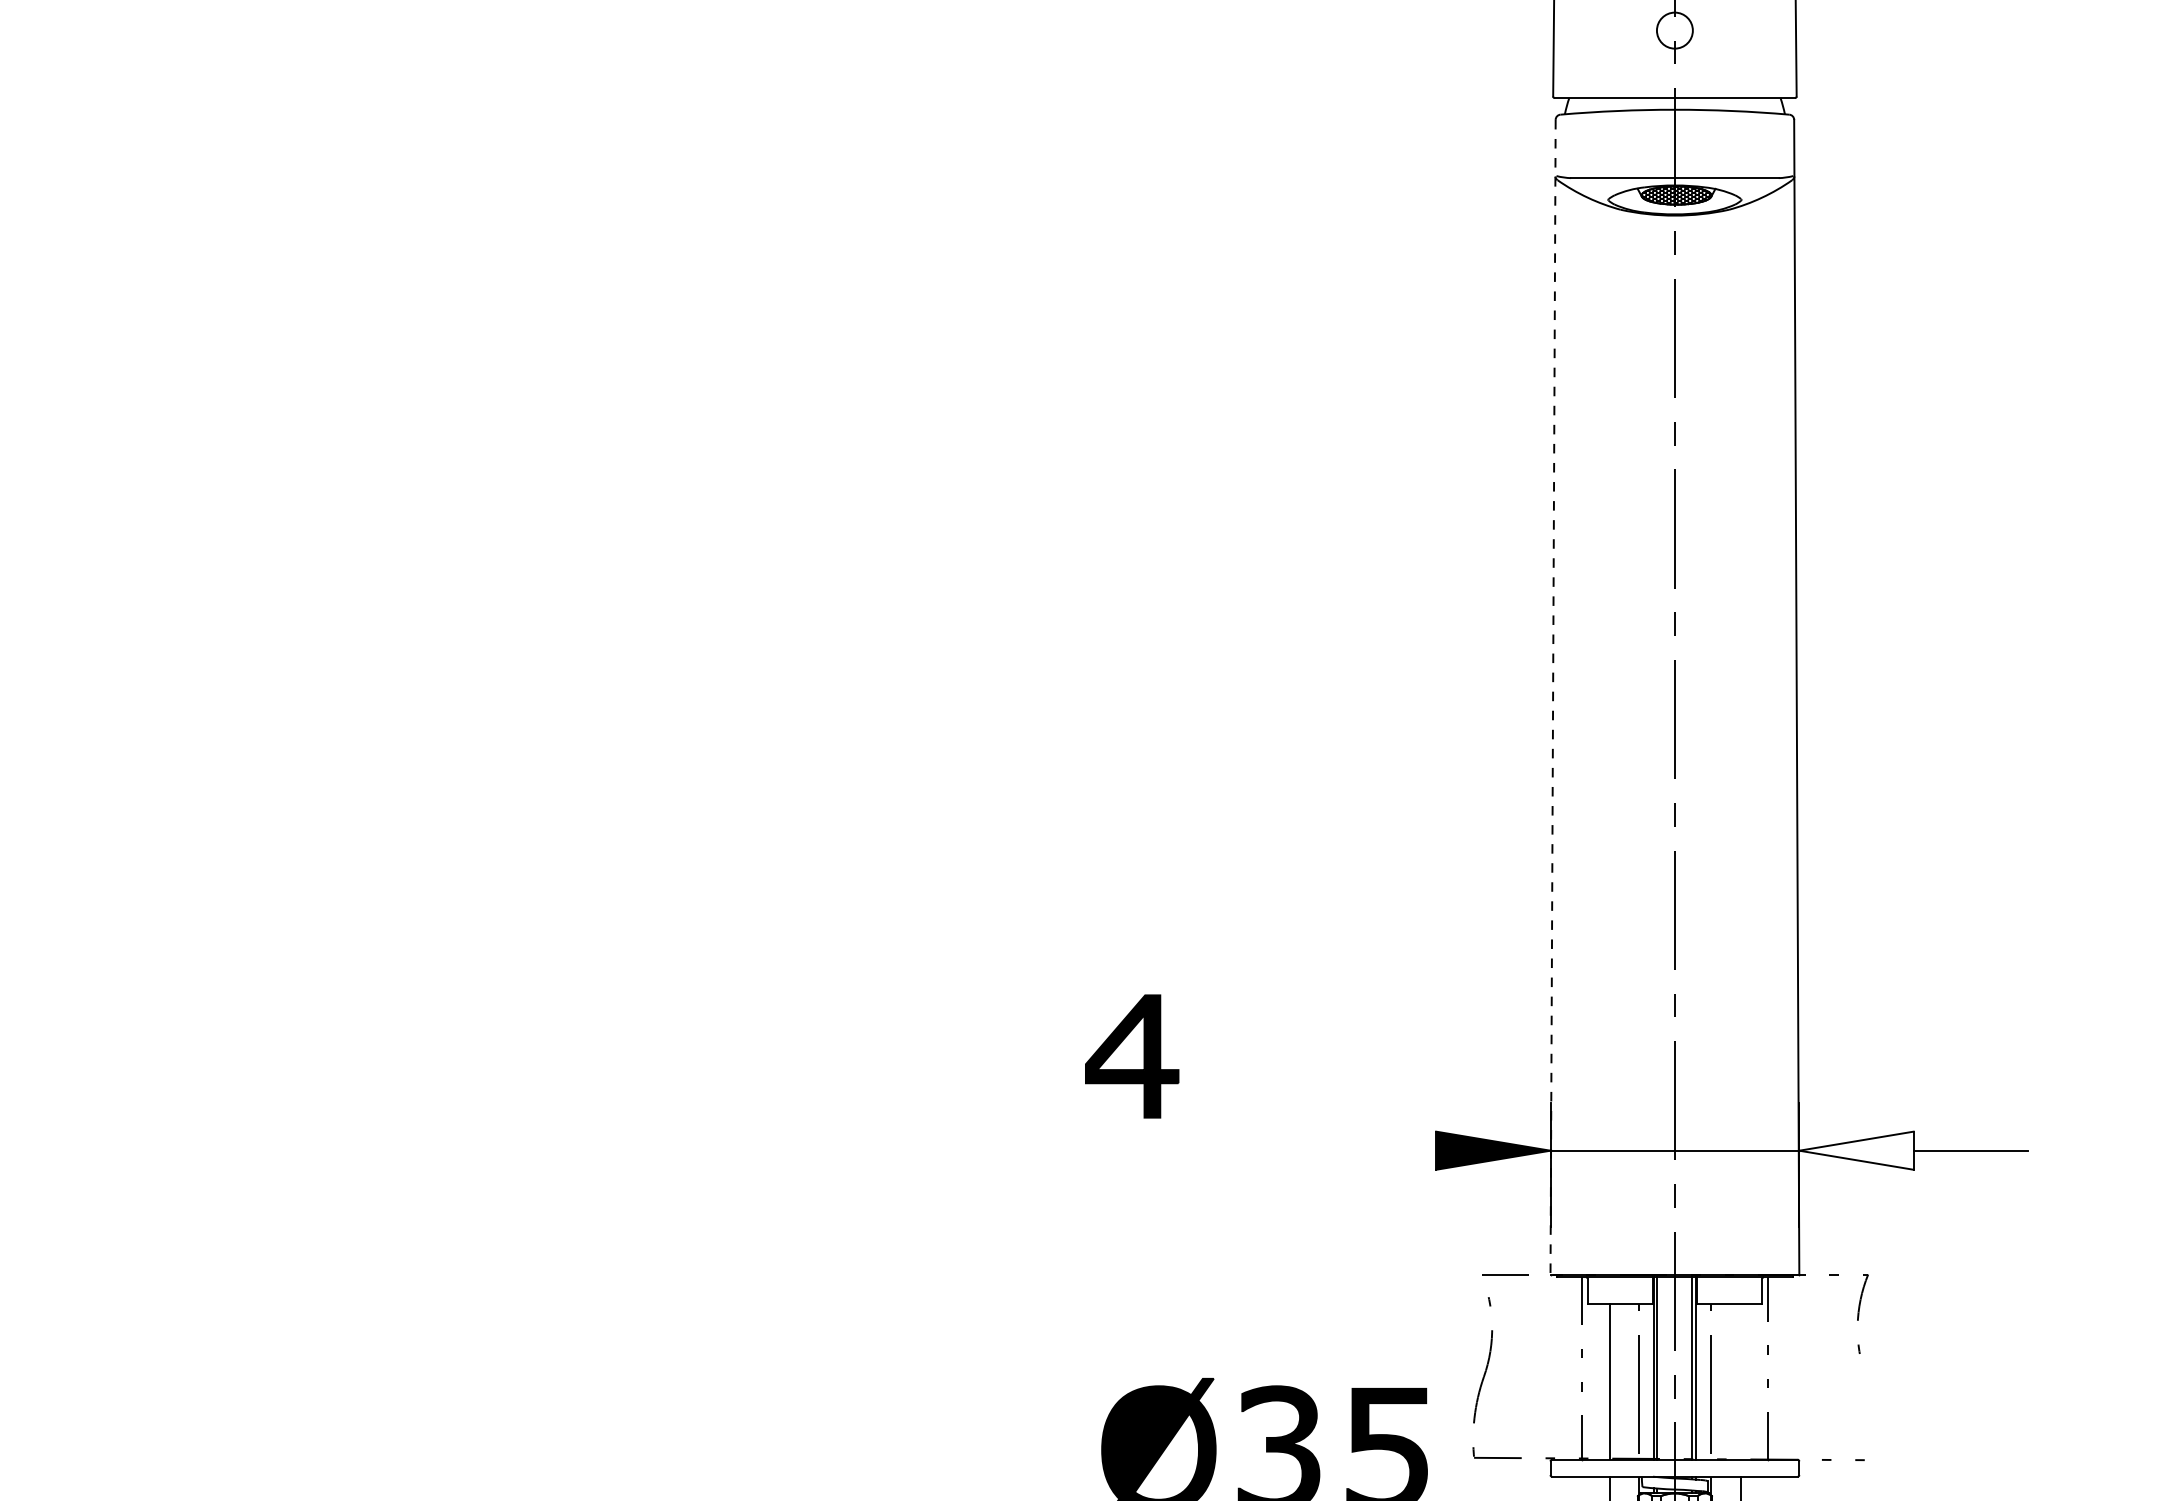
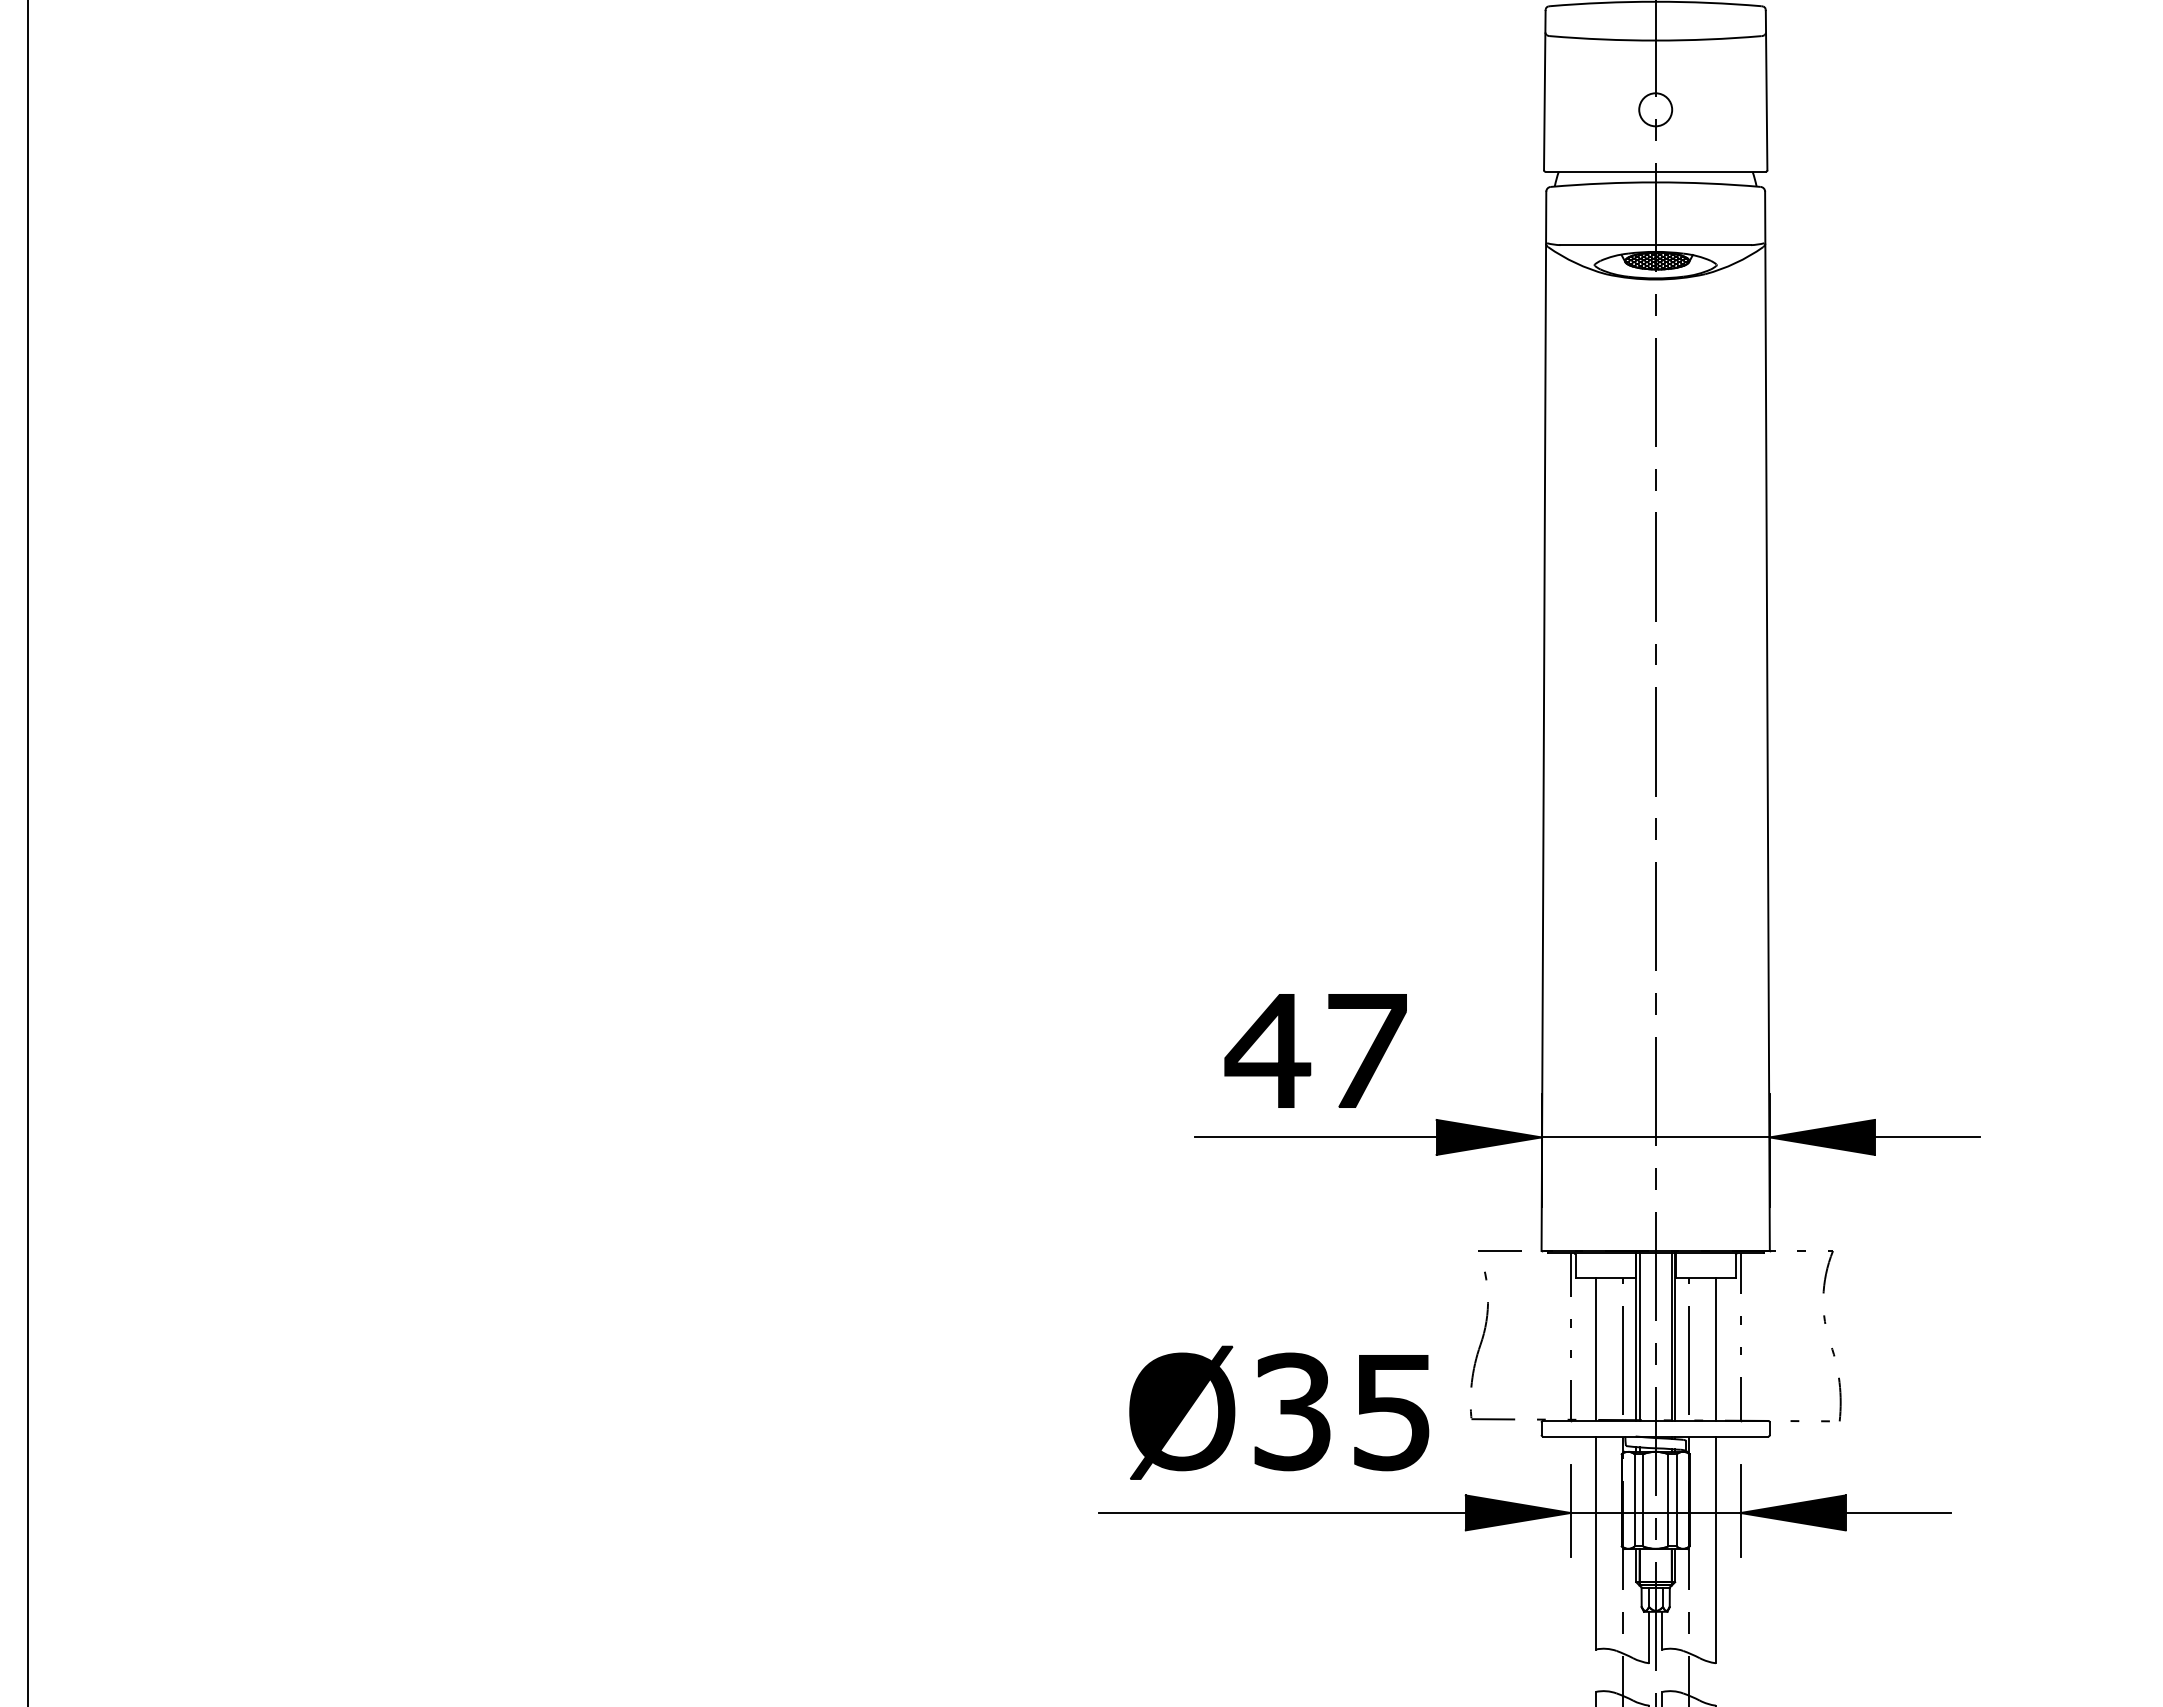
line: (1552, 697) -> (1543, 721), dashed -> solid
part: (1131, 1055) -> (1267, 1050), moved
part: (1360, 1055) -> (1367, 1050), added
fill: (1855, 1149) -> (1821, 1136), added
line: (1304, 1150) -> (1315, 1137), added
line: (1740, 1380) -> (1715, 1348), added
curve: (1874, 1420) -> (1838, 1384), added

